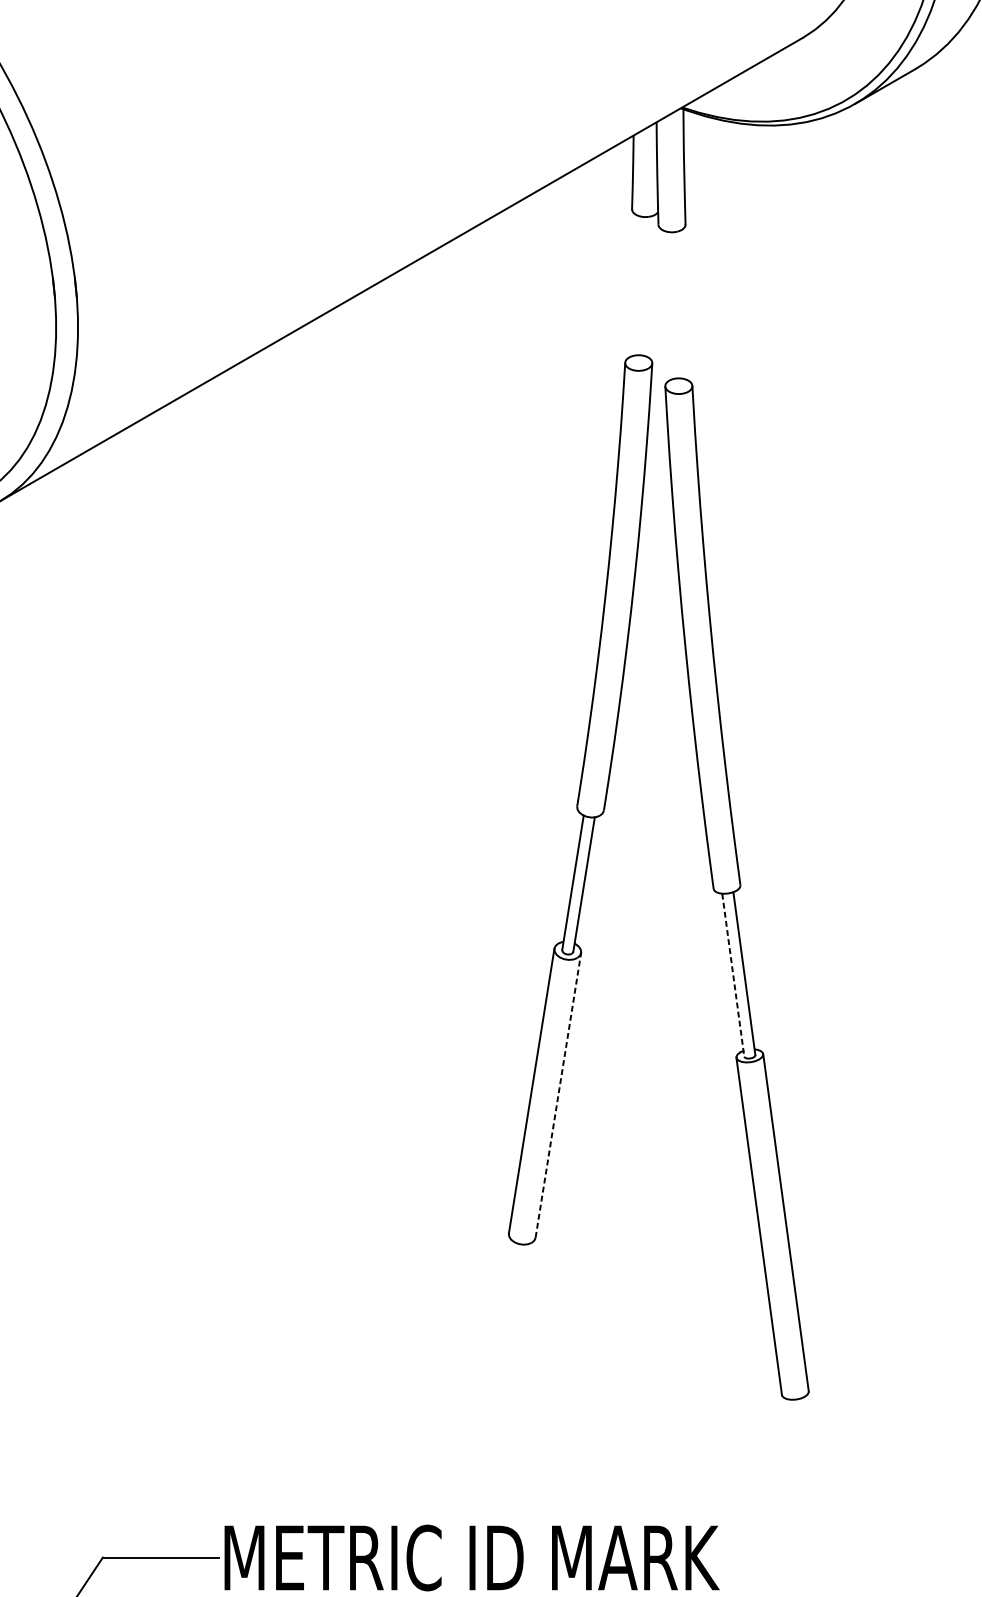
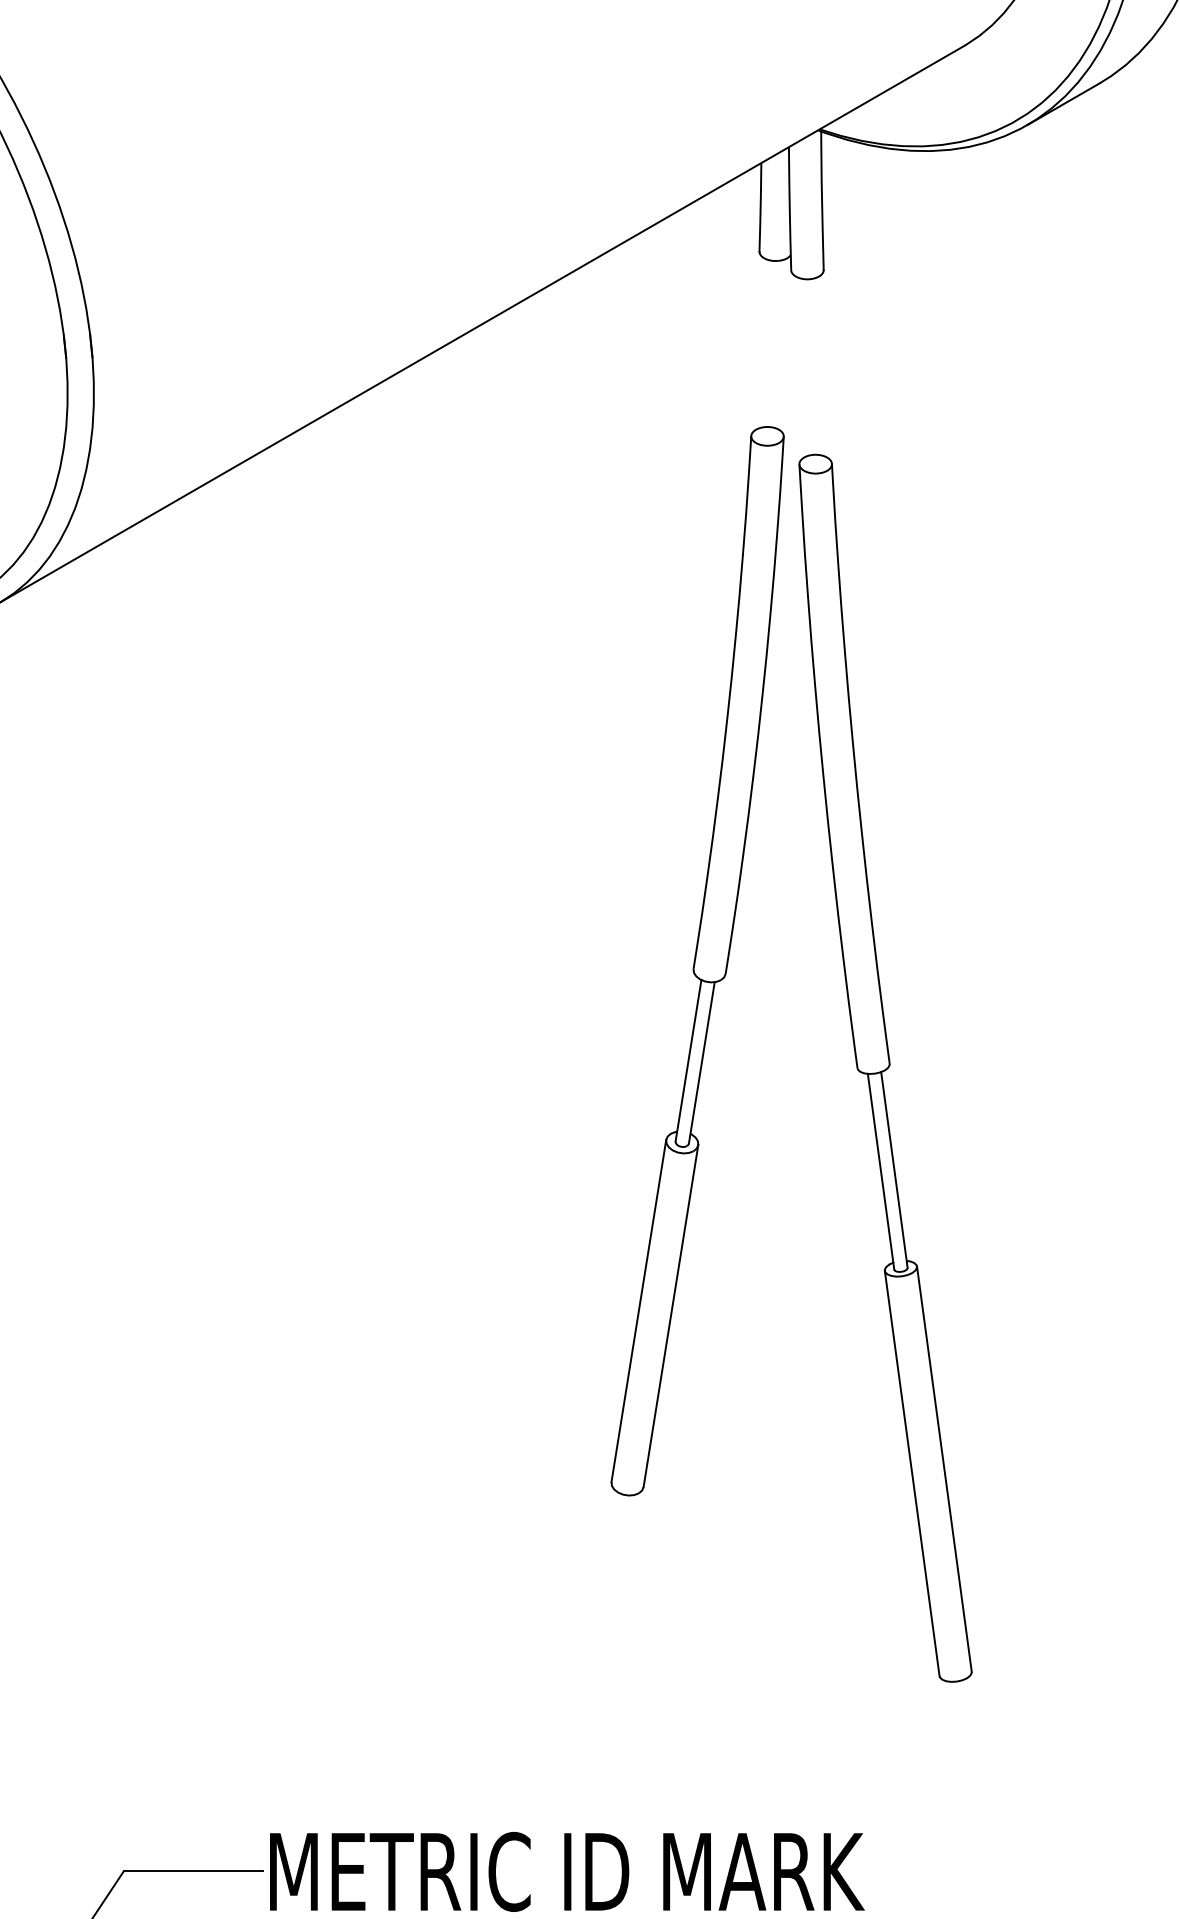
line: (733, 974) -> (881, 1171), dashed -> solid
line: (558, 1094) -> (671, 1315), dashed -> solid

